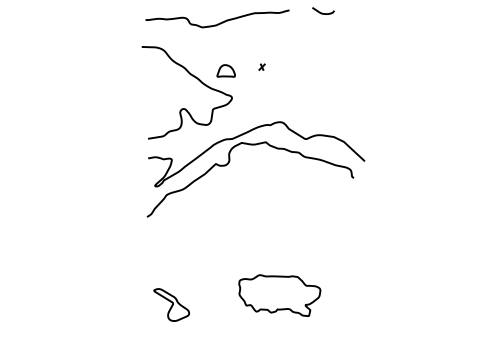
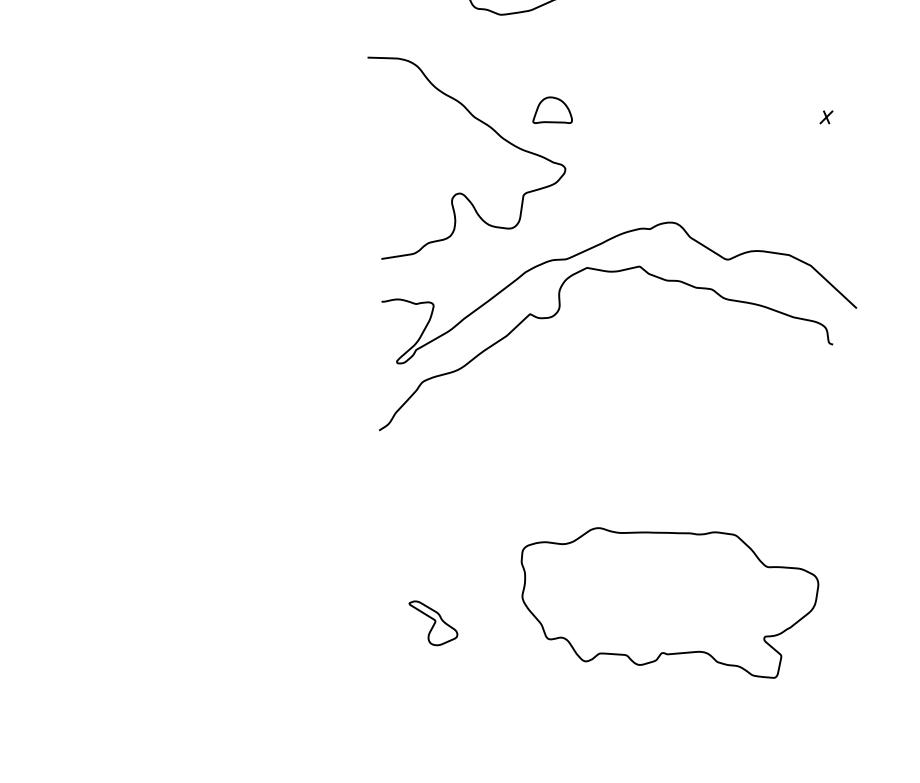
part: (261, 66) -> (825, 115), moved
part: (279, 295) -> (669, 602), size x1.67
part: (171, 304) -> (432, 622), size x0.62

